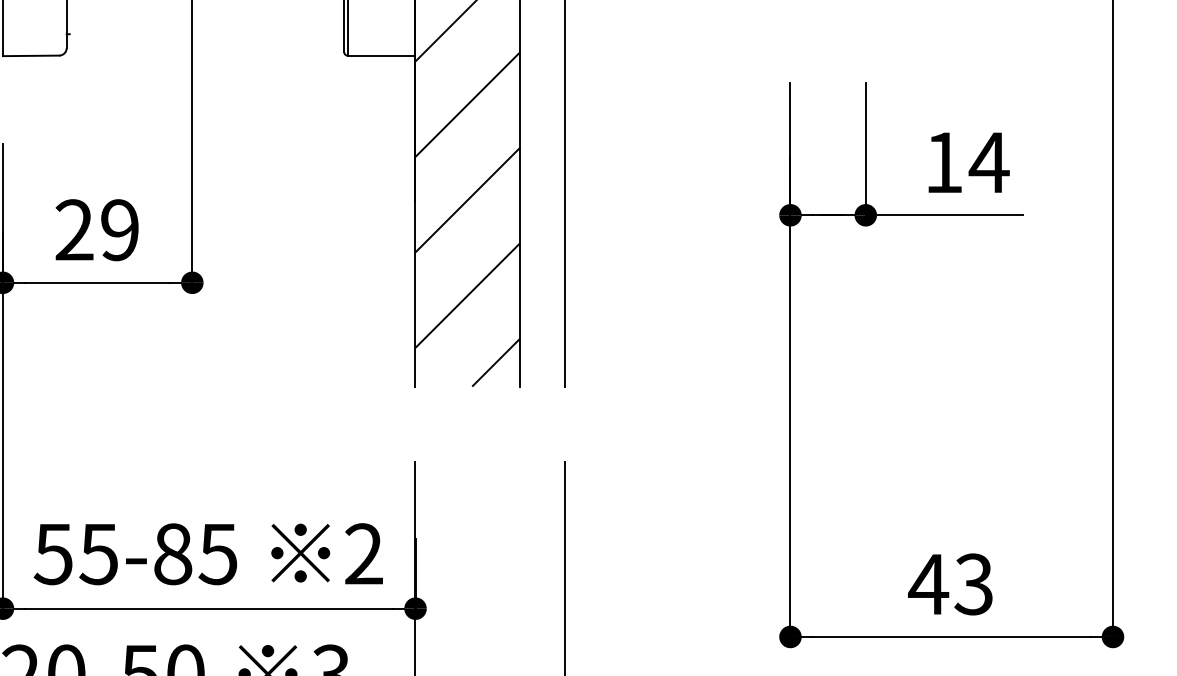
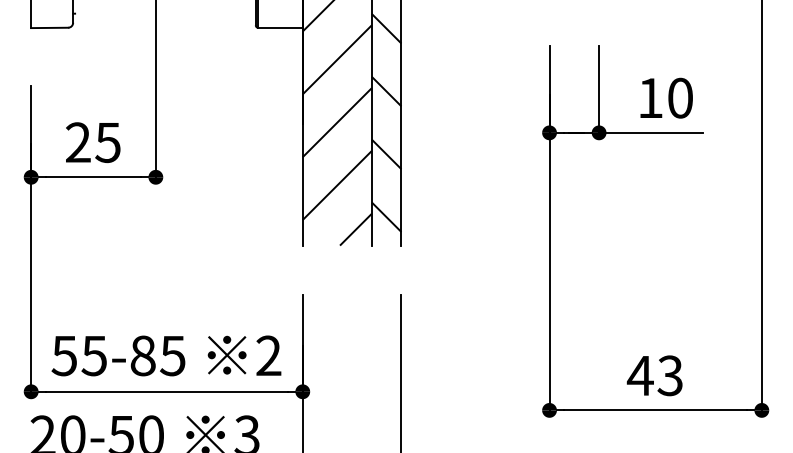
text: (987, 161) -> (679, 97), 14 -> 10
hatch: (542, 199) -> (386, 122), added
text: (118, 229) -> (107, 142), 29 -> 25

